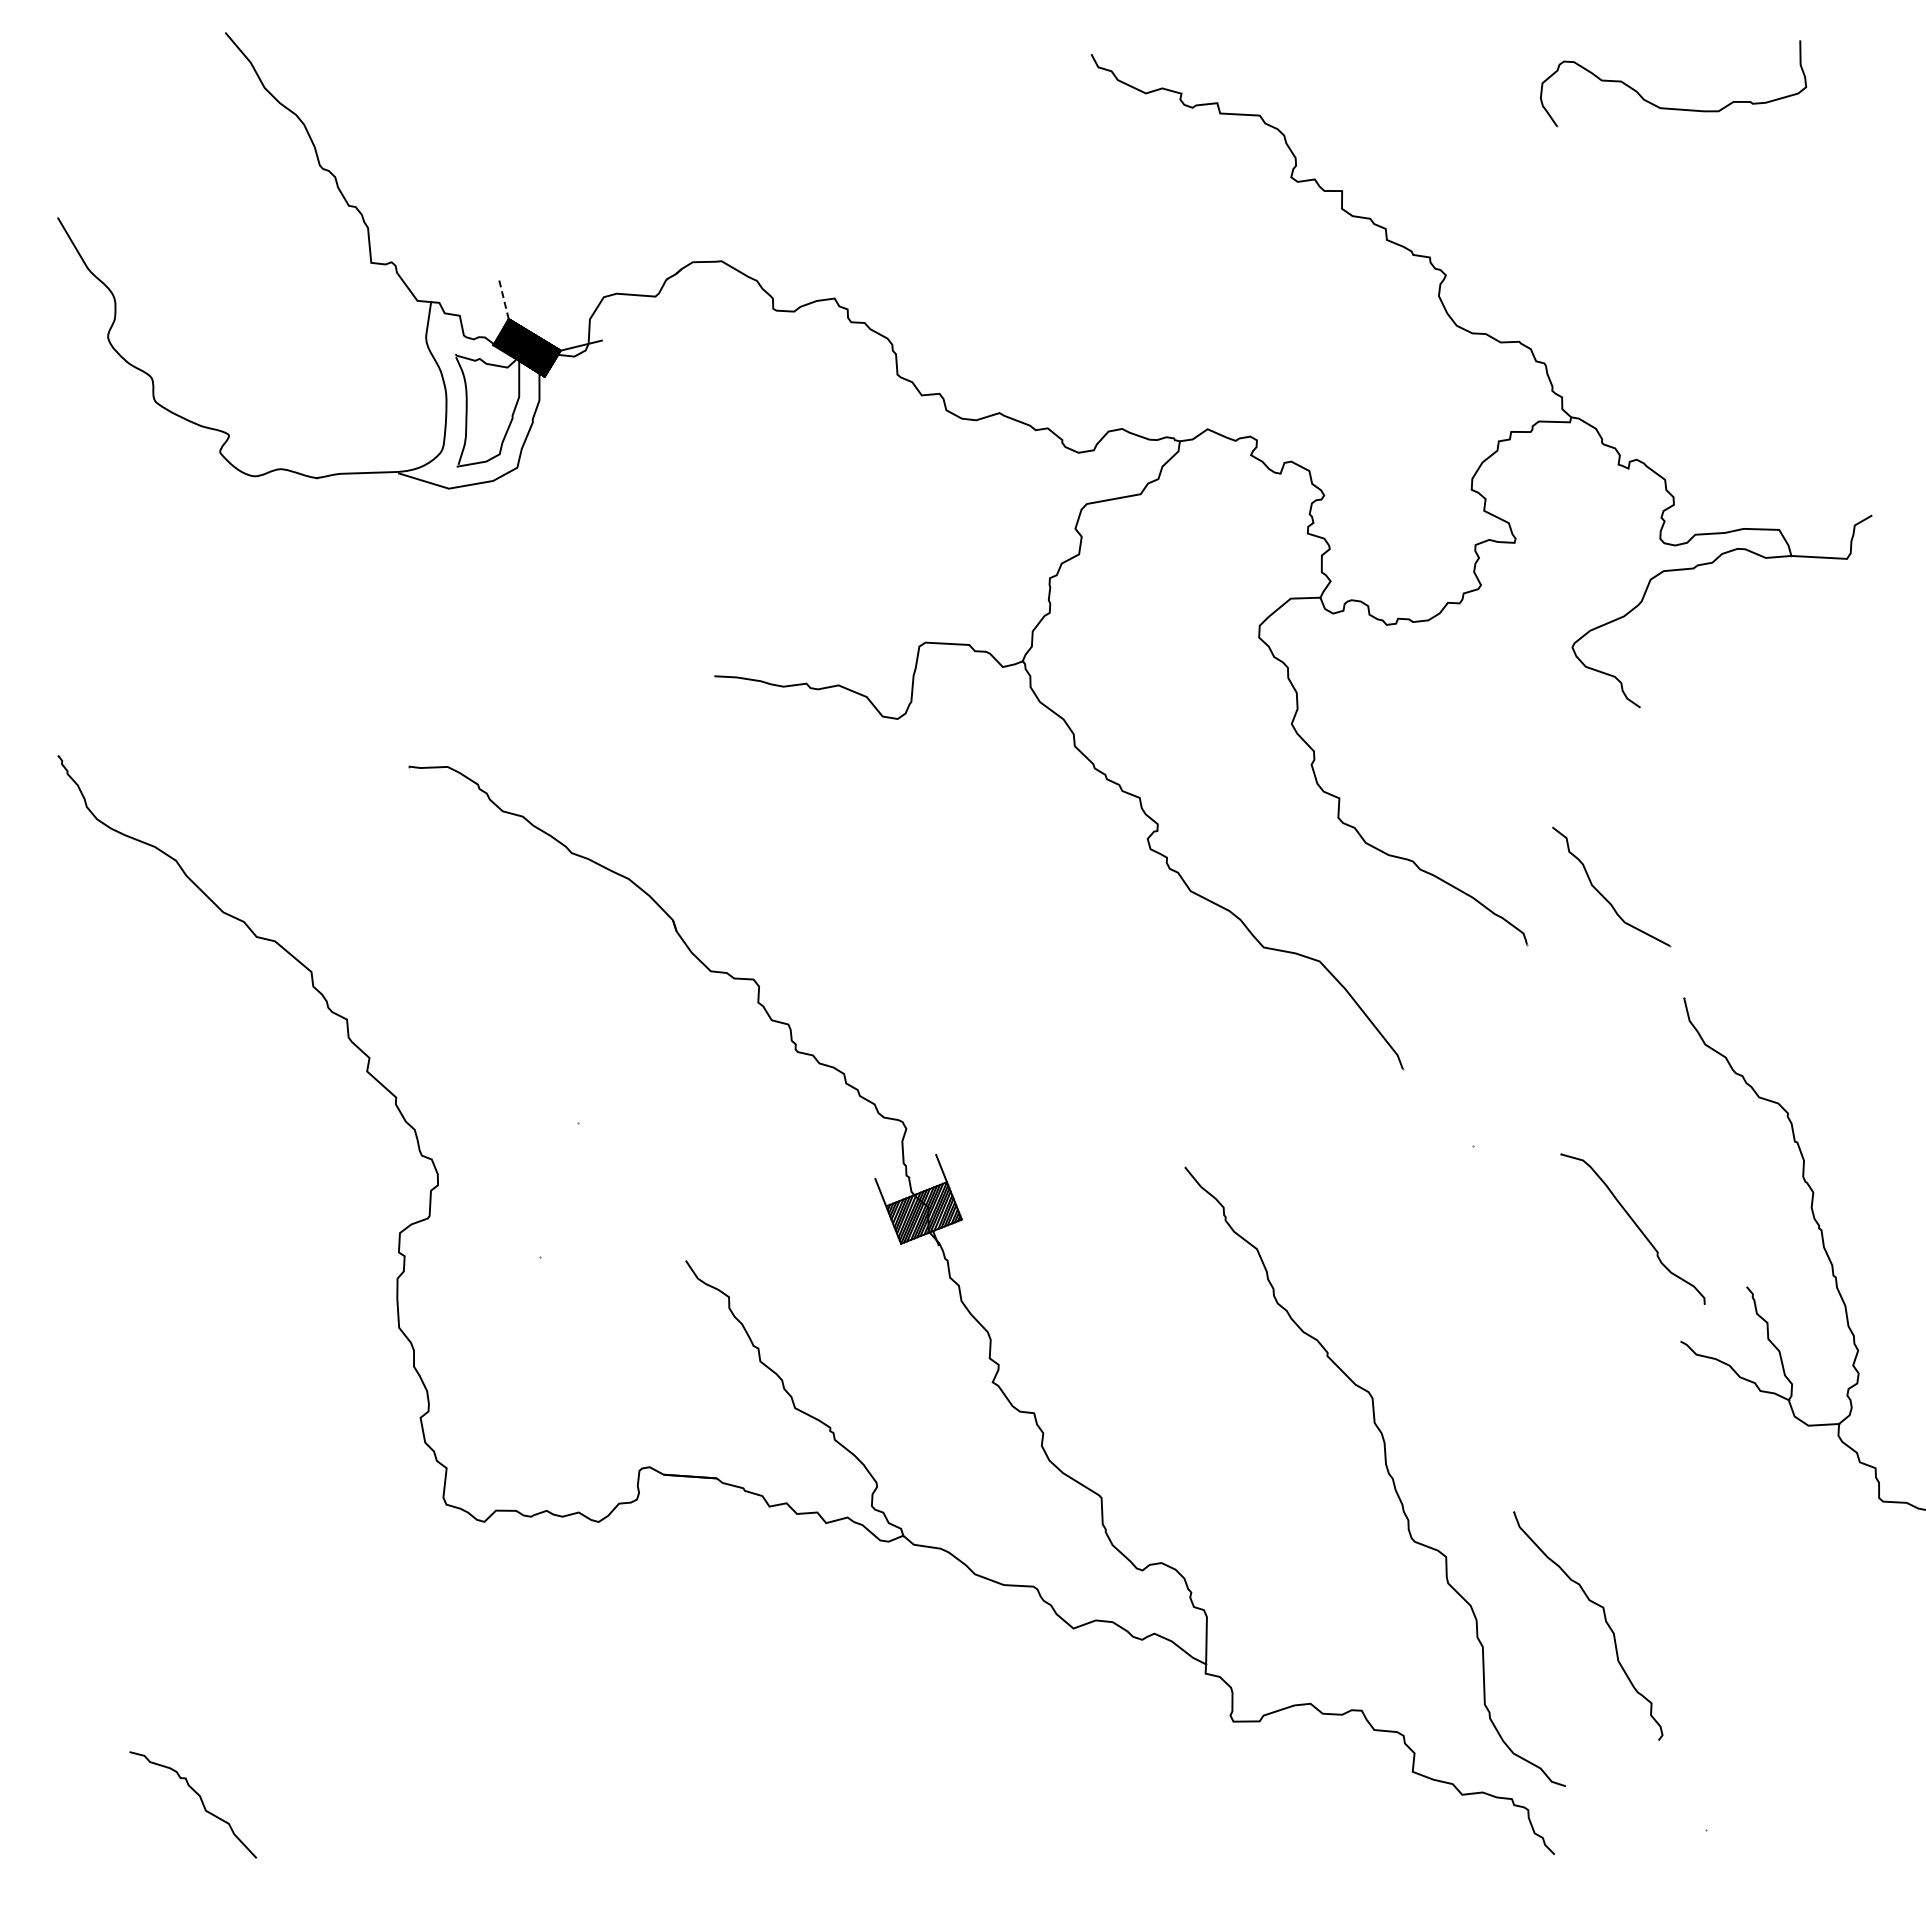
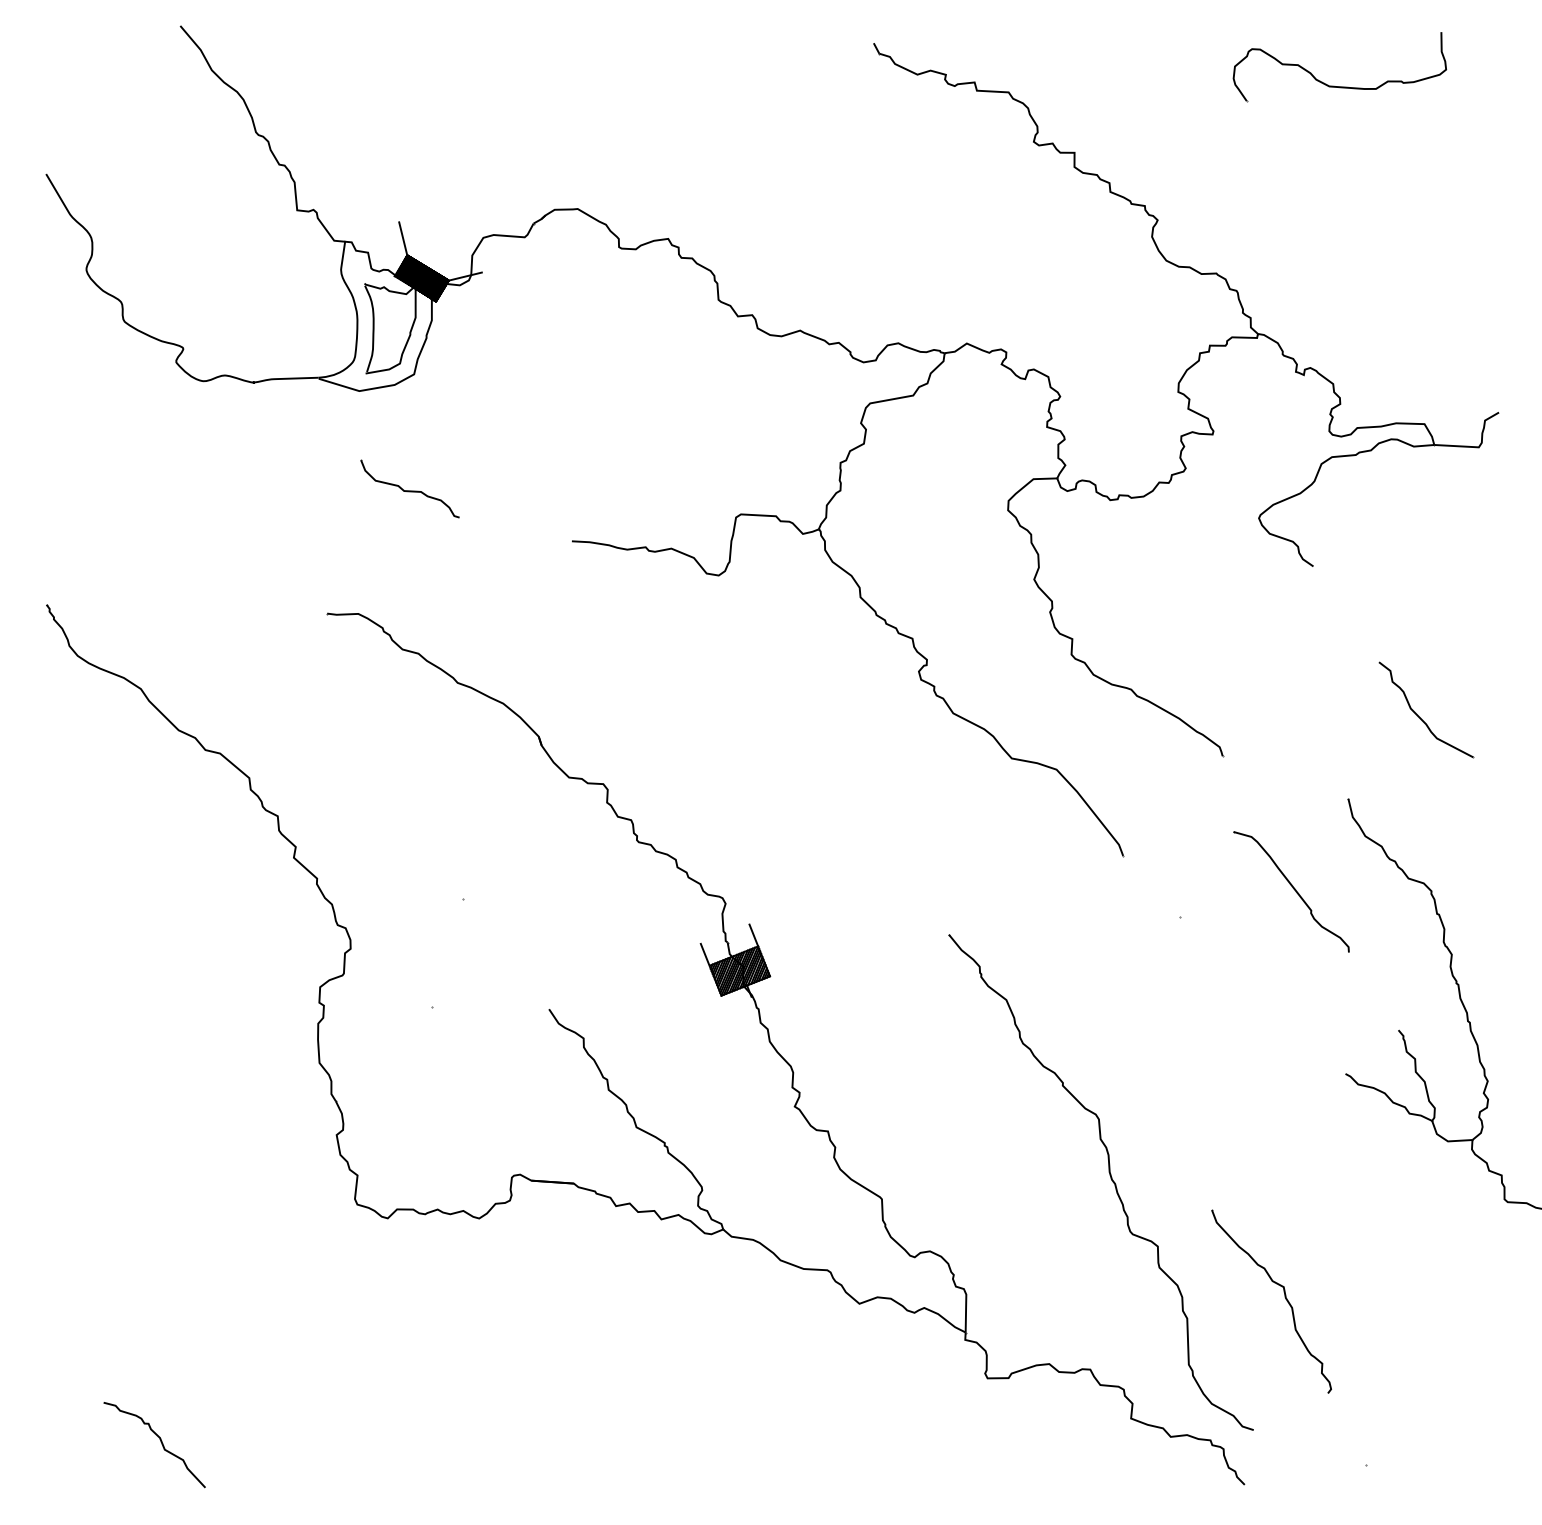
line: (503, 298) -> (403, 238), dashed -> solid
part: (512, 610) -> (410, 488), added
part: (1602, 894) -> (1419, 716), moved
part: (1632, 1228) -> (1291, 891), moved

